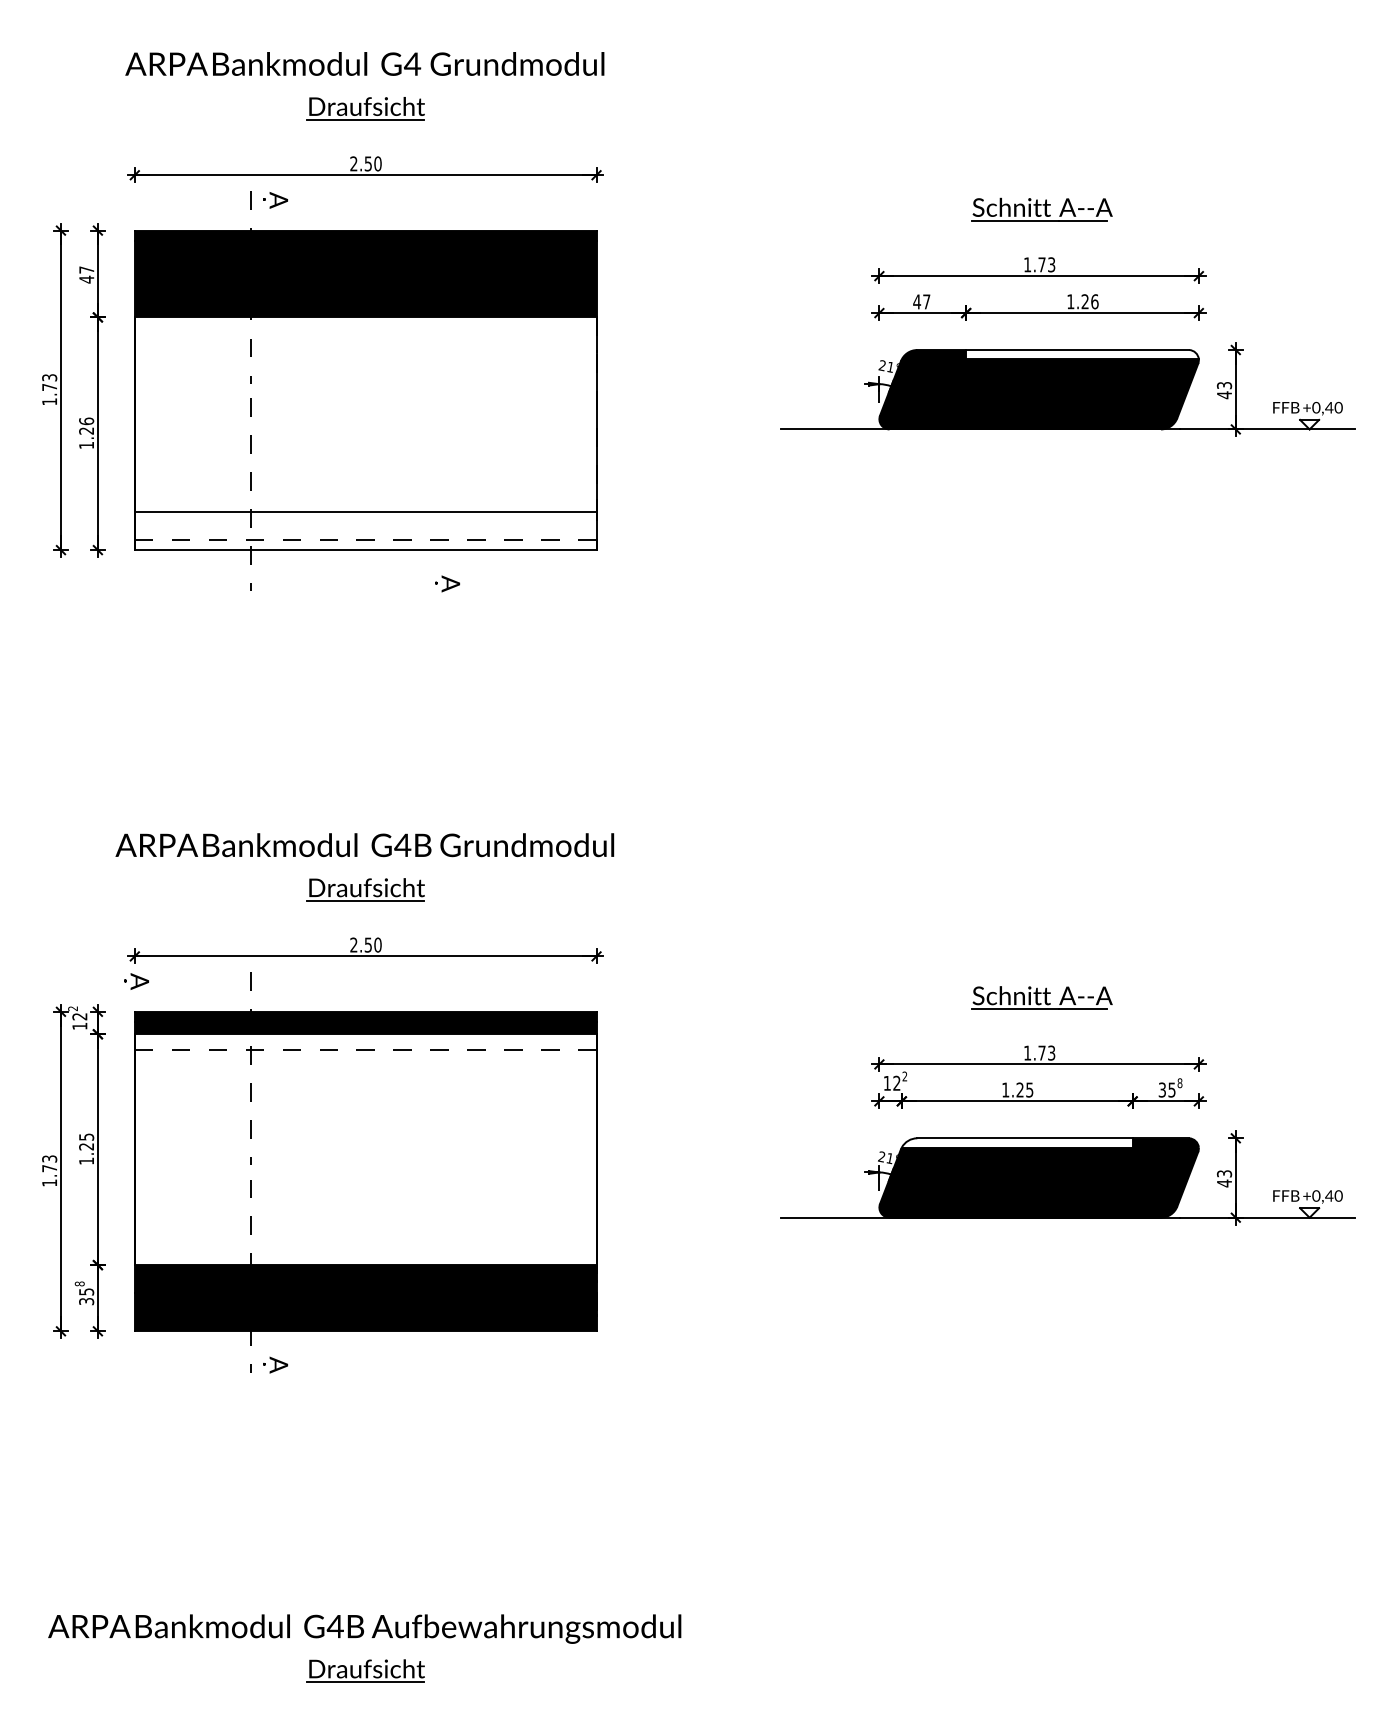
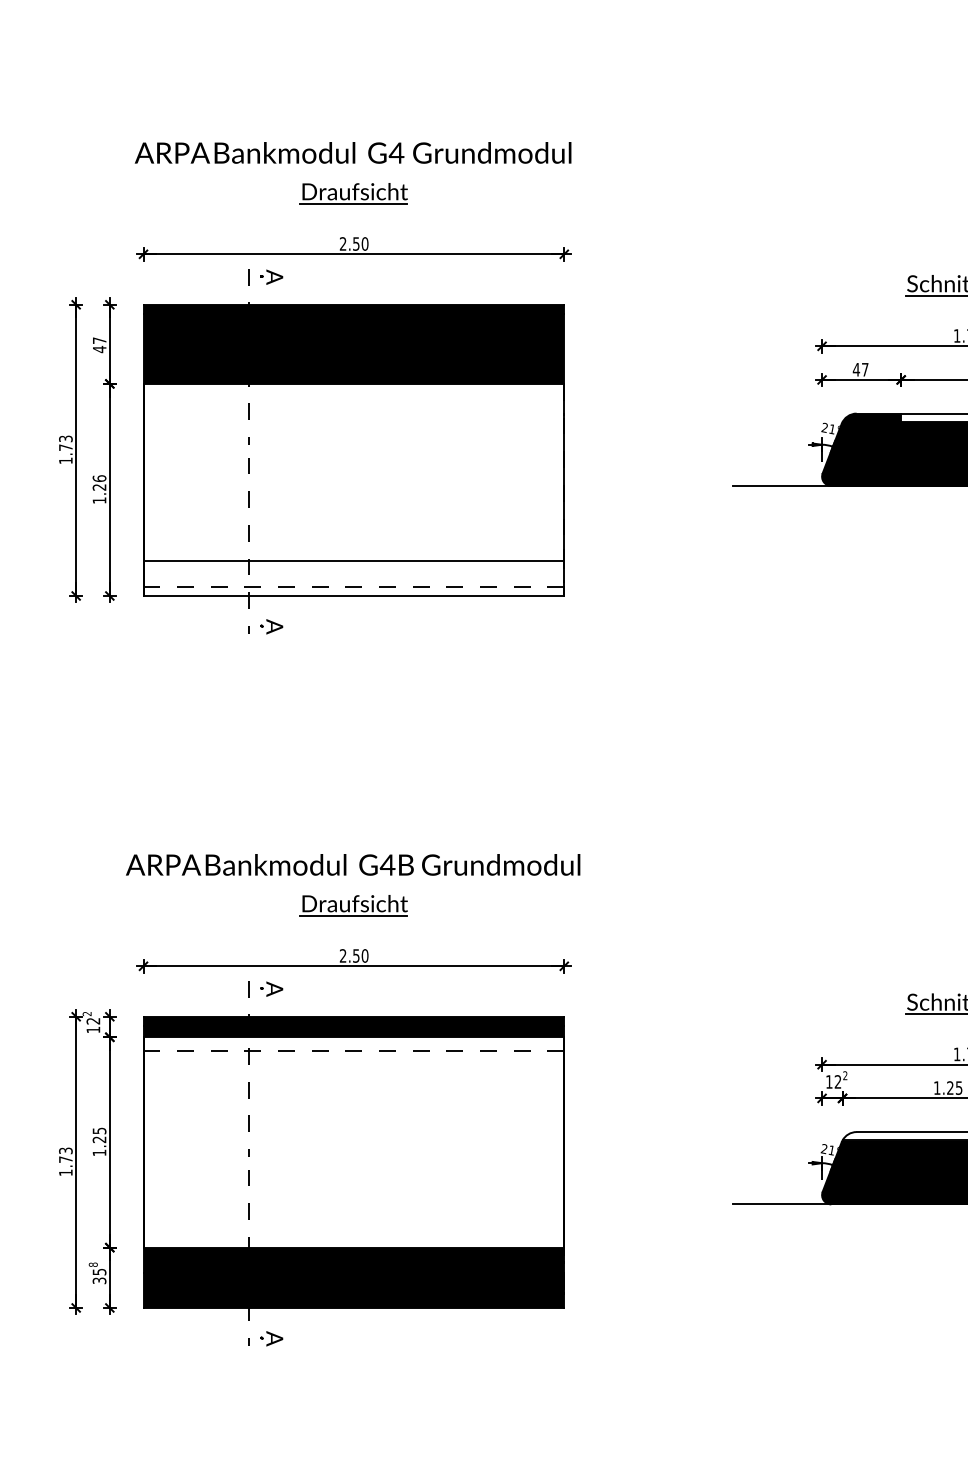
part: (447, 583) -> (271, 626), moved
part: (136, 981) -> (271, 989), moved

